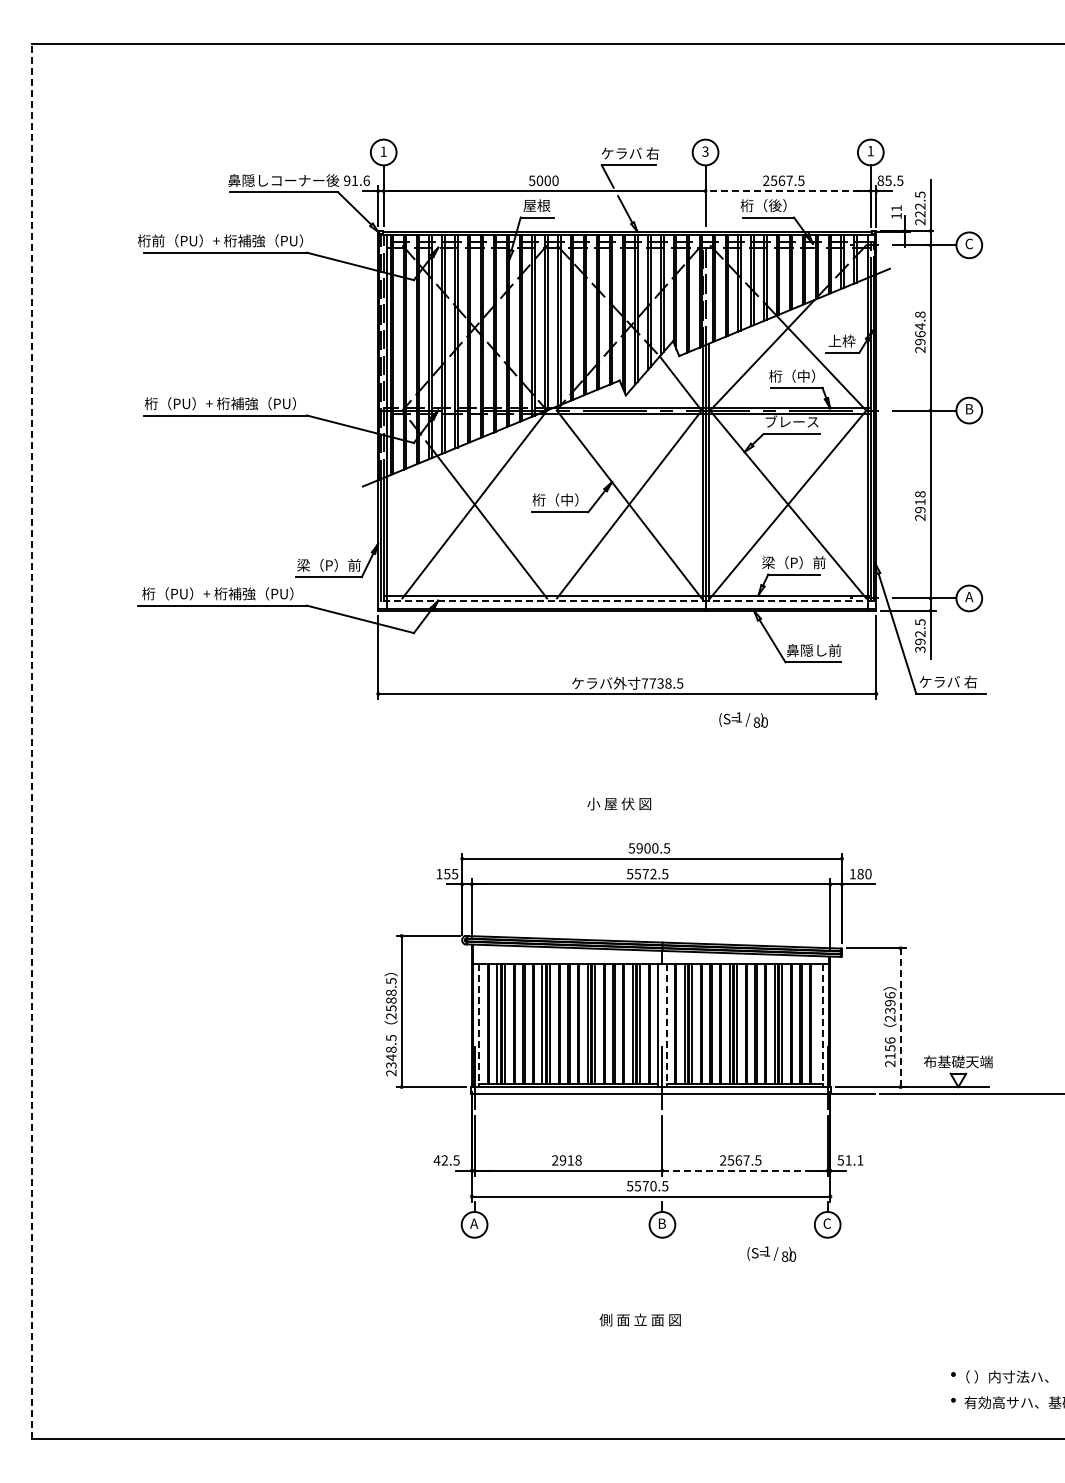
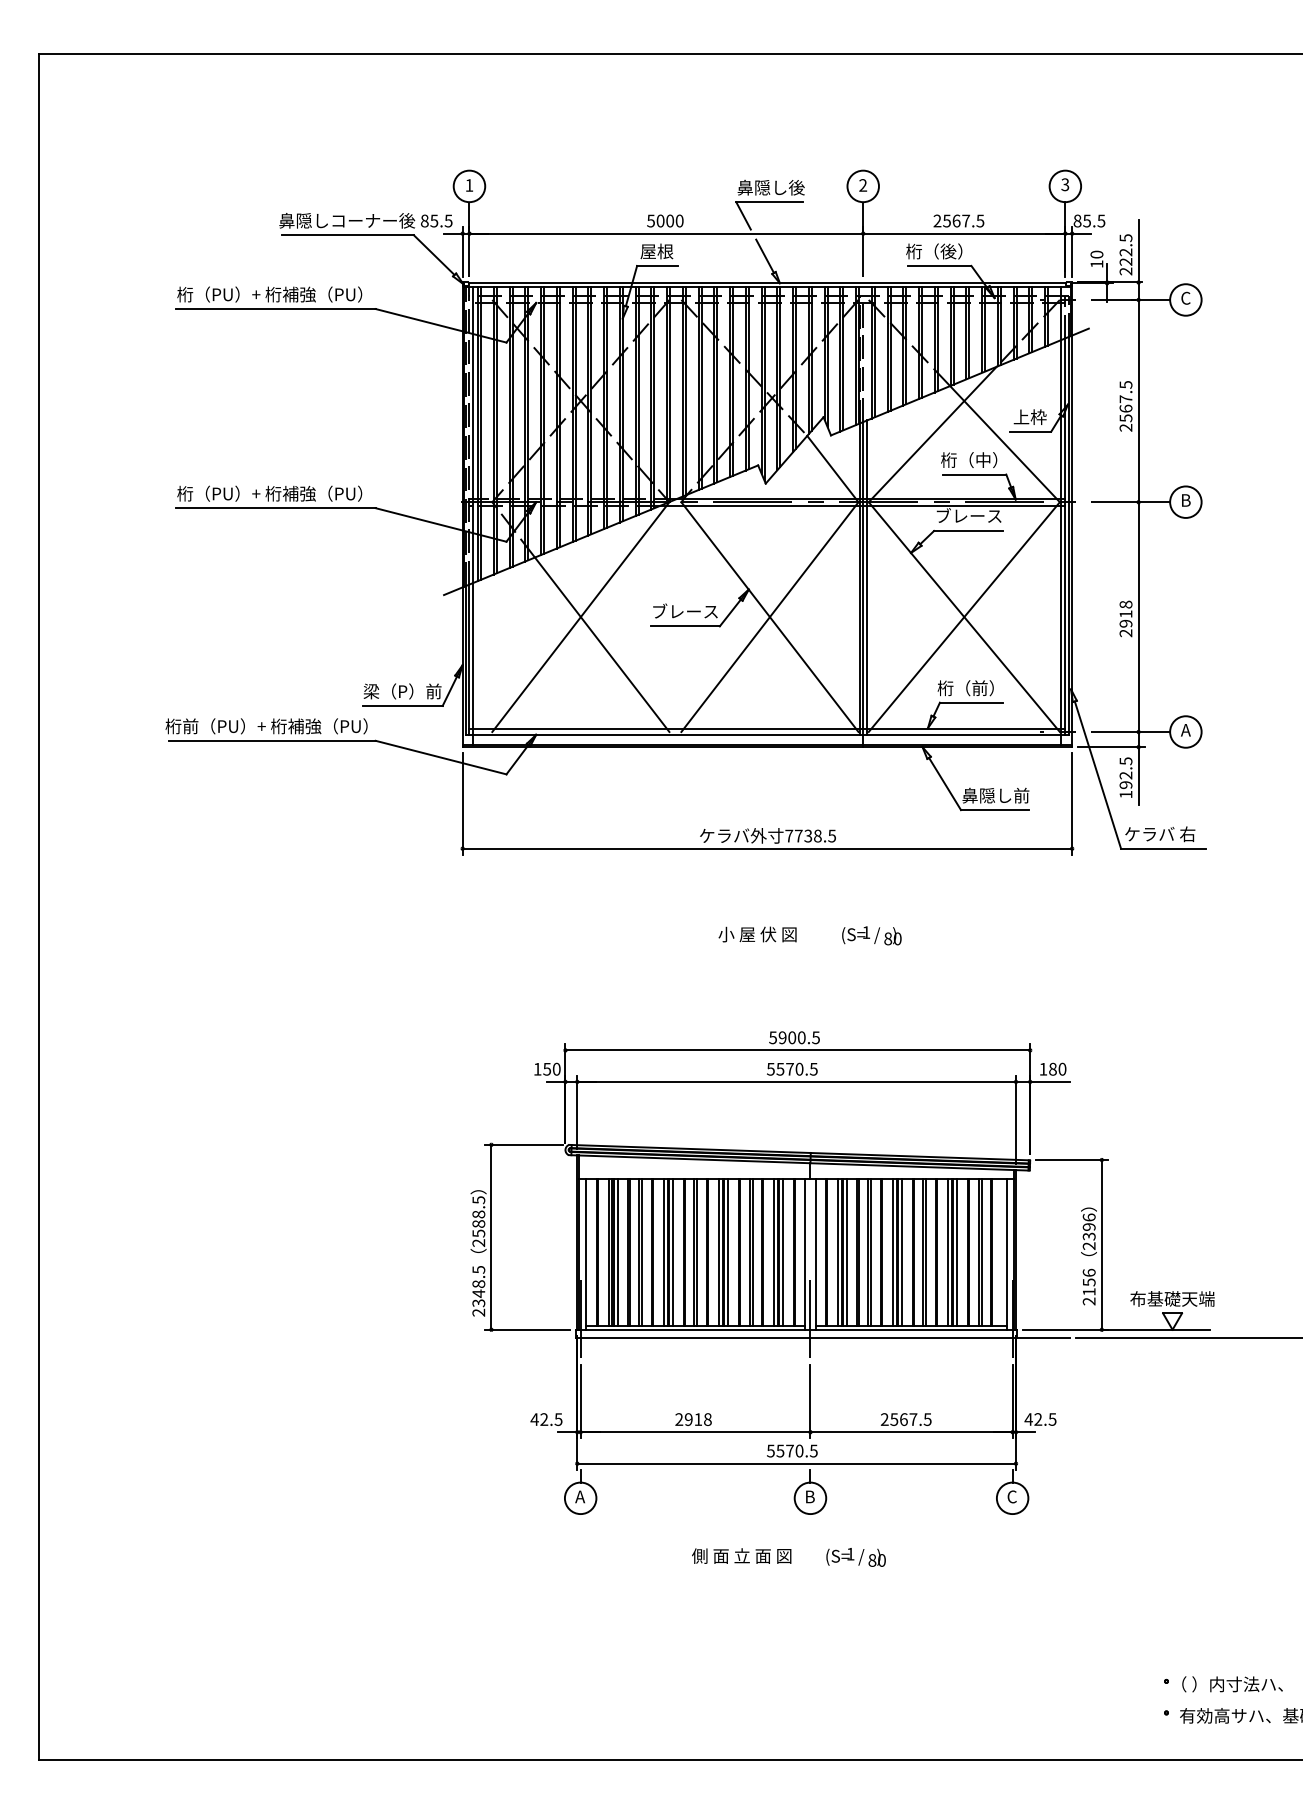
text: (870, 150) -> (1065, 183), 1 -> 3
text: (705, 151) -> (863, 185), 3 -> 2
text: (629, 153) -> (770, 187), ケラバ 右 -> 鼻隠し後
text: (356, 180) -> (436, 220), 91.6 -> 85.5
line: (788, 191) -> (964, 234), dashed -> solid
text: (896, 208) -> (1096, 254), 11 -> 10
text: (220, 240) -> (269, 294), 桁前（PU）+ 桁補強（PU） -> 桁（PU）+ 桁補強（PU）
text: (920, 328) -> (1126, 401), 2964.8 -> 2567.5
text: (559, 499) -> (684, 610), 桁（中） -> ブレース
text: (793, 562) -> (970, 688), 梁（P）前 -> 桁（前）
text: (217, 593) -> (266, 725), 桁（PU）+ 桁補強（PU） -> 桁前（PU）+ 桁補強（PU）
line: (626, 600) -> (766, 734), dashed -> solid
text: (920, 649) -> (1126, 794), 392.5 -> 192.5
text: (743, 719) -> (871, 935), moved
line: (31, 741) -> (38, 907), dashed -> solid
text: (619, 803) -> (757, 933), moved
text: (454, 873) -> (556, 1068), 155 -> 150
text: (653, 874) -> (799, 1069), 5572.5 -> 5570.5
line: (900, 1017) -> (1101, 1244), dashed -> solid
line: (479, 1025) -> (586, 1254), dashed -> solid
line: (667, 1025) -> (816, 1254), dashed -> solid
line: (823, 1025) -> (1007, 1254), dashed -> solid
text: (850, 1160) -> (1040, 1419), 51.1 -> 42.5
line: (745, 1170) -> (912, 1431), dashed -> solid
text: (771, 1253) -> (855, 1556), moved
text: (639, 1319) -> (740, 1555), moved

